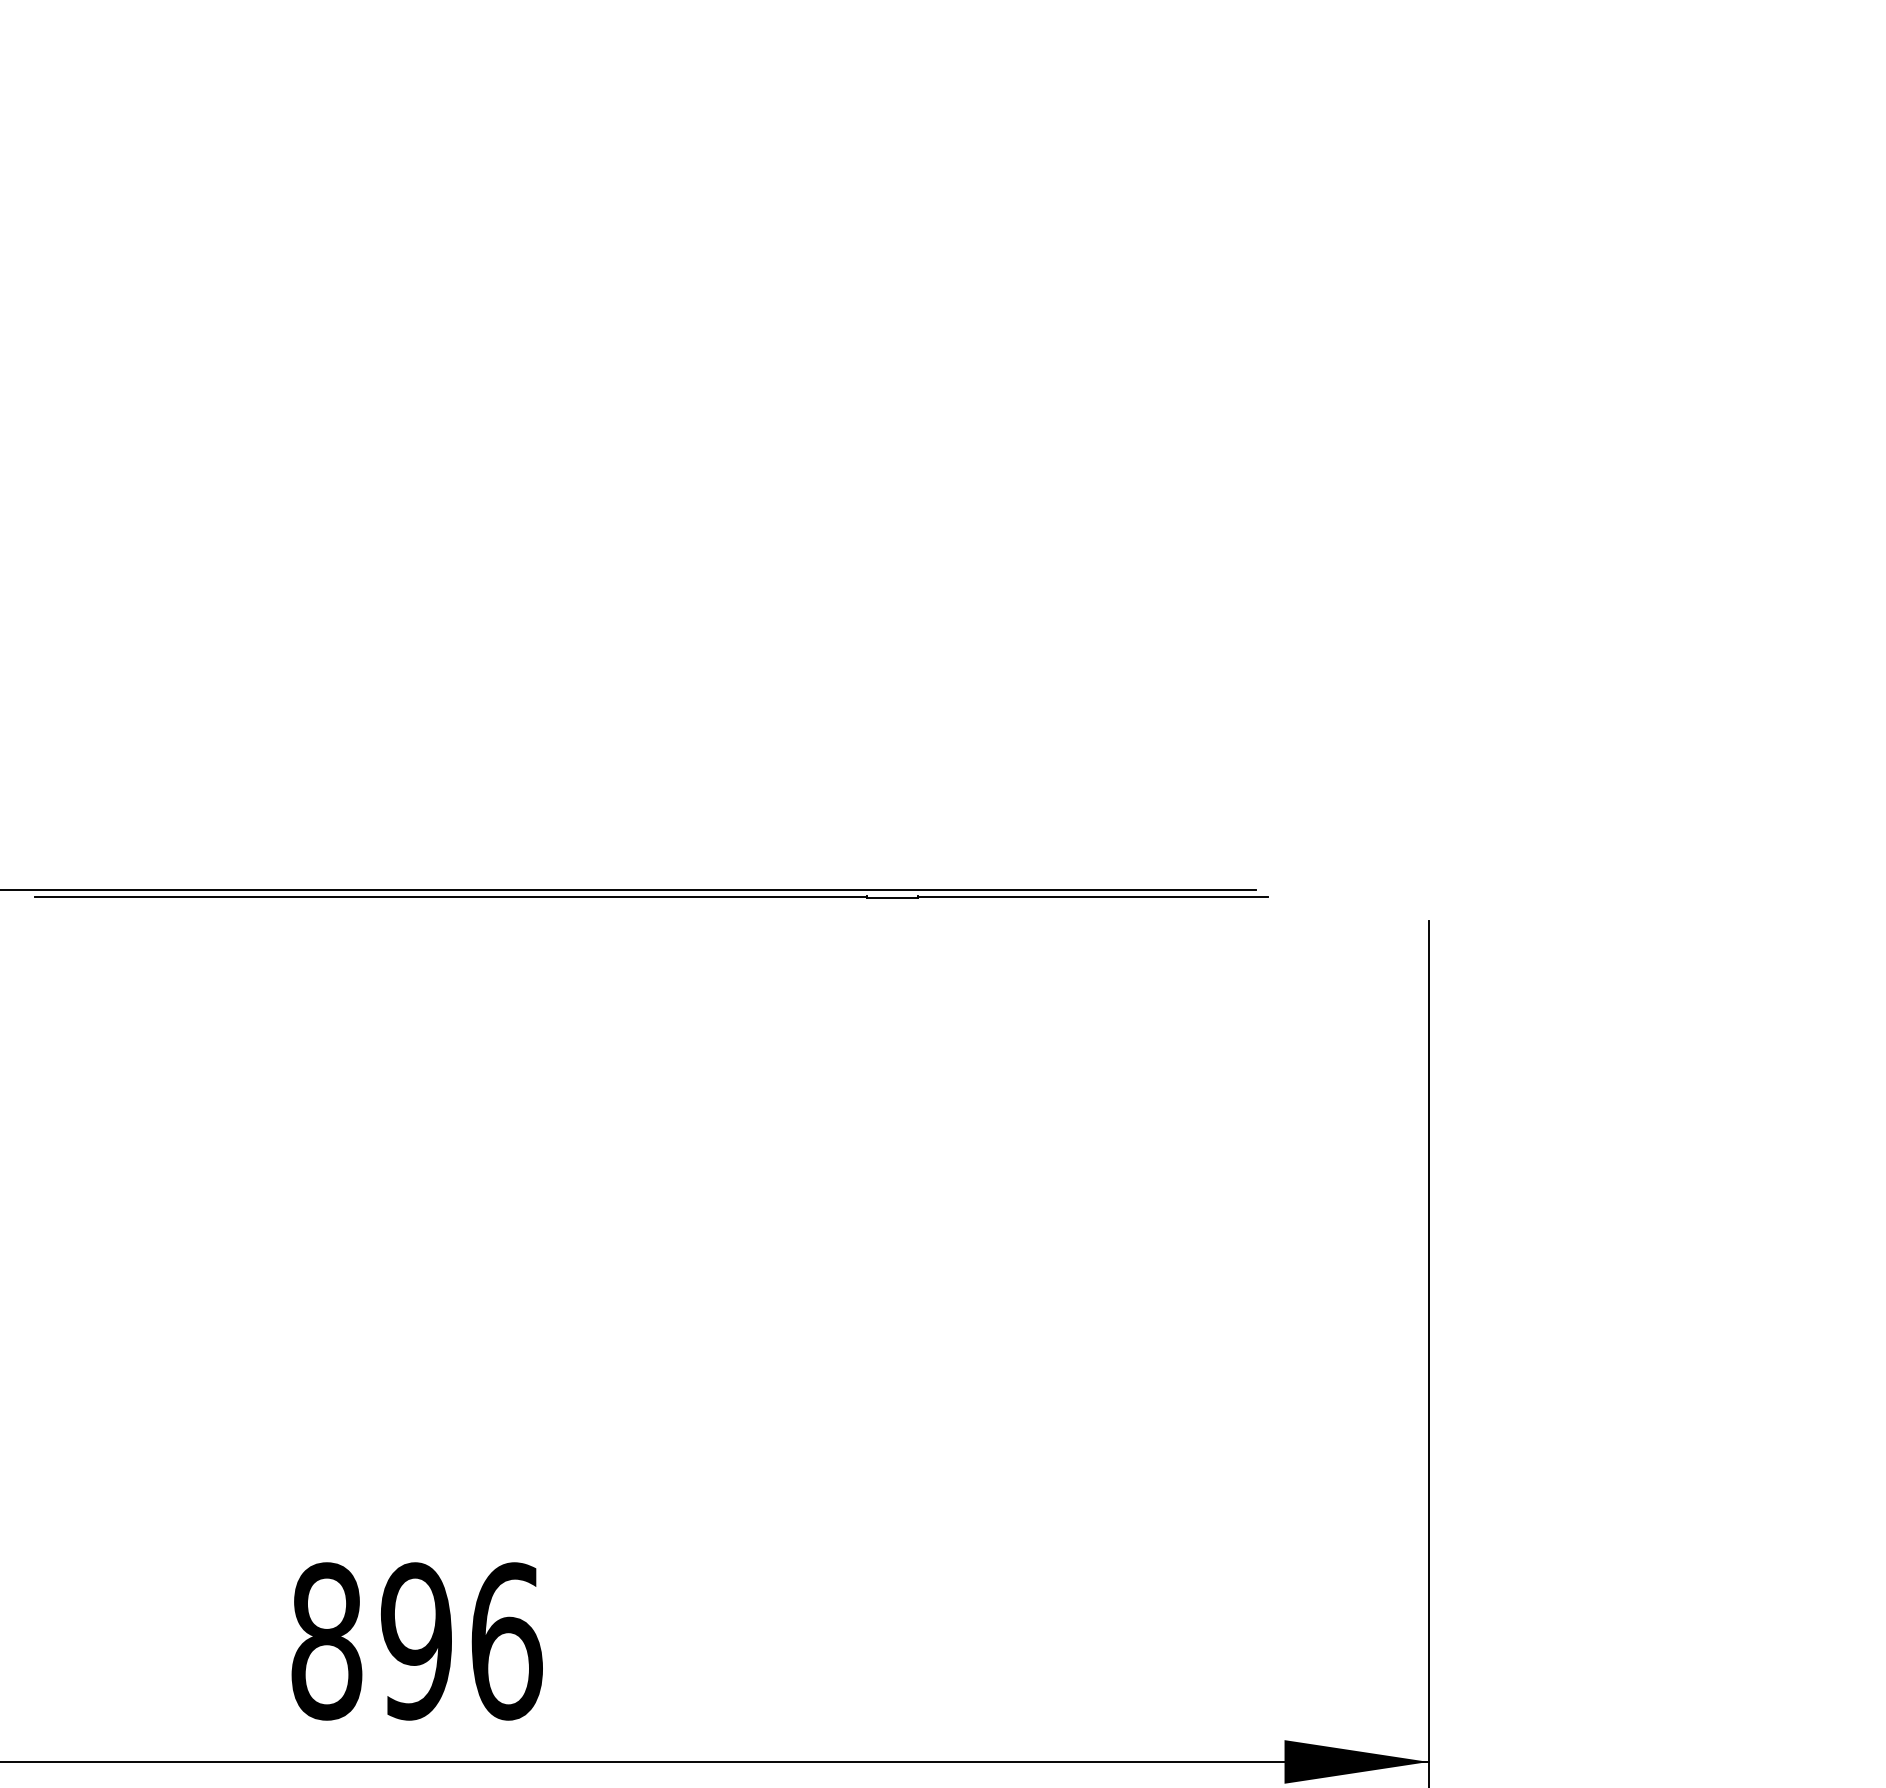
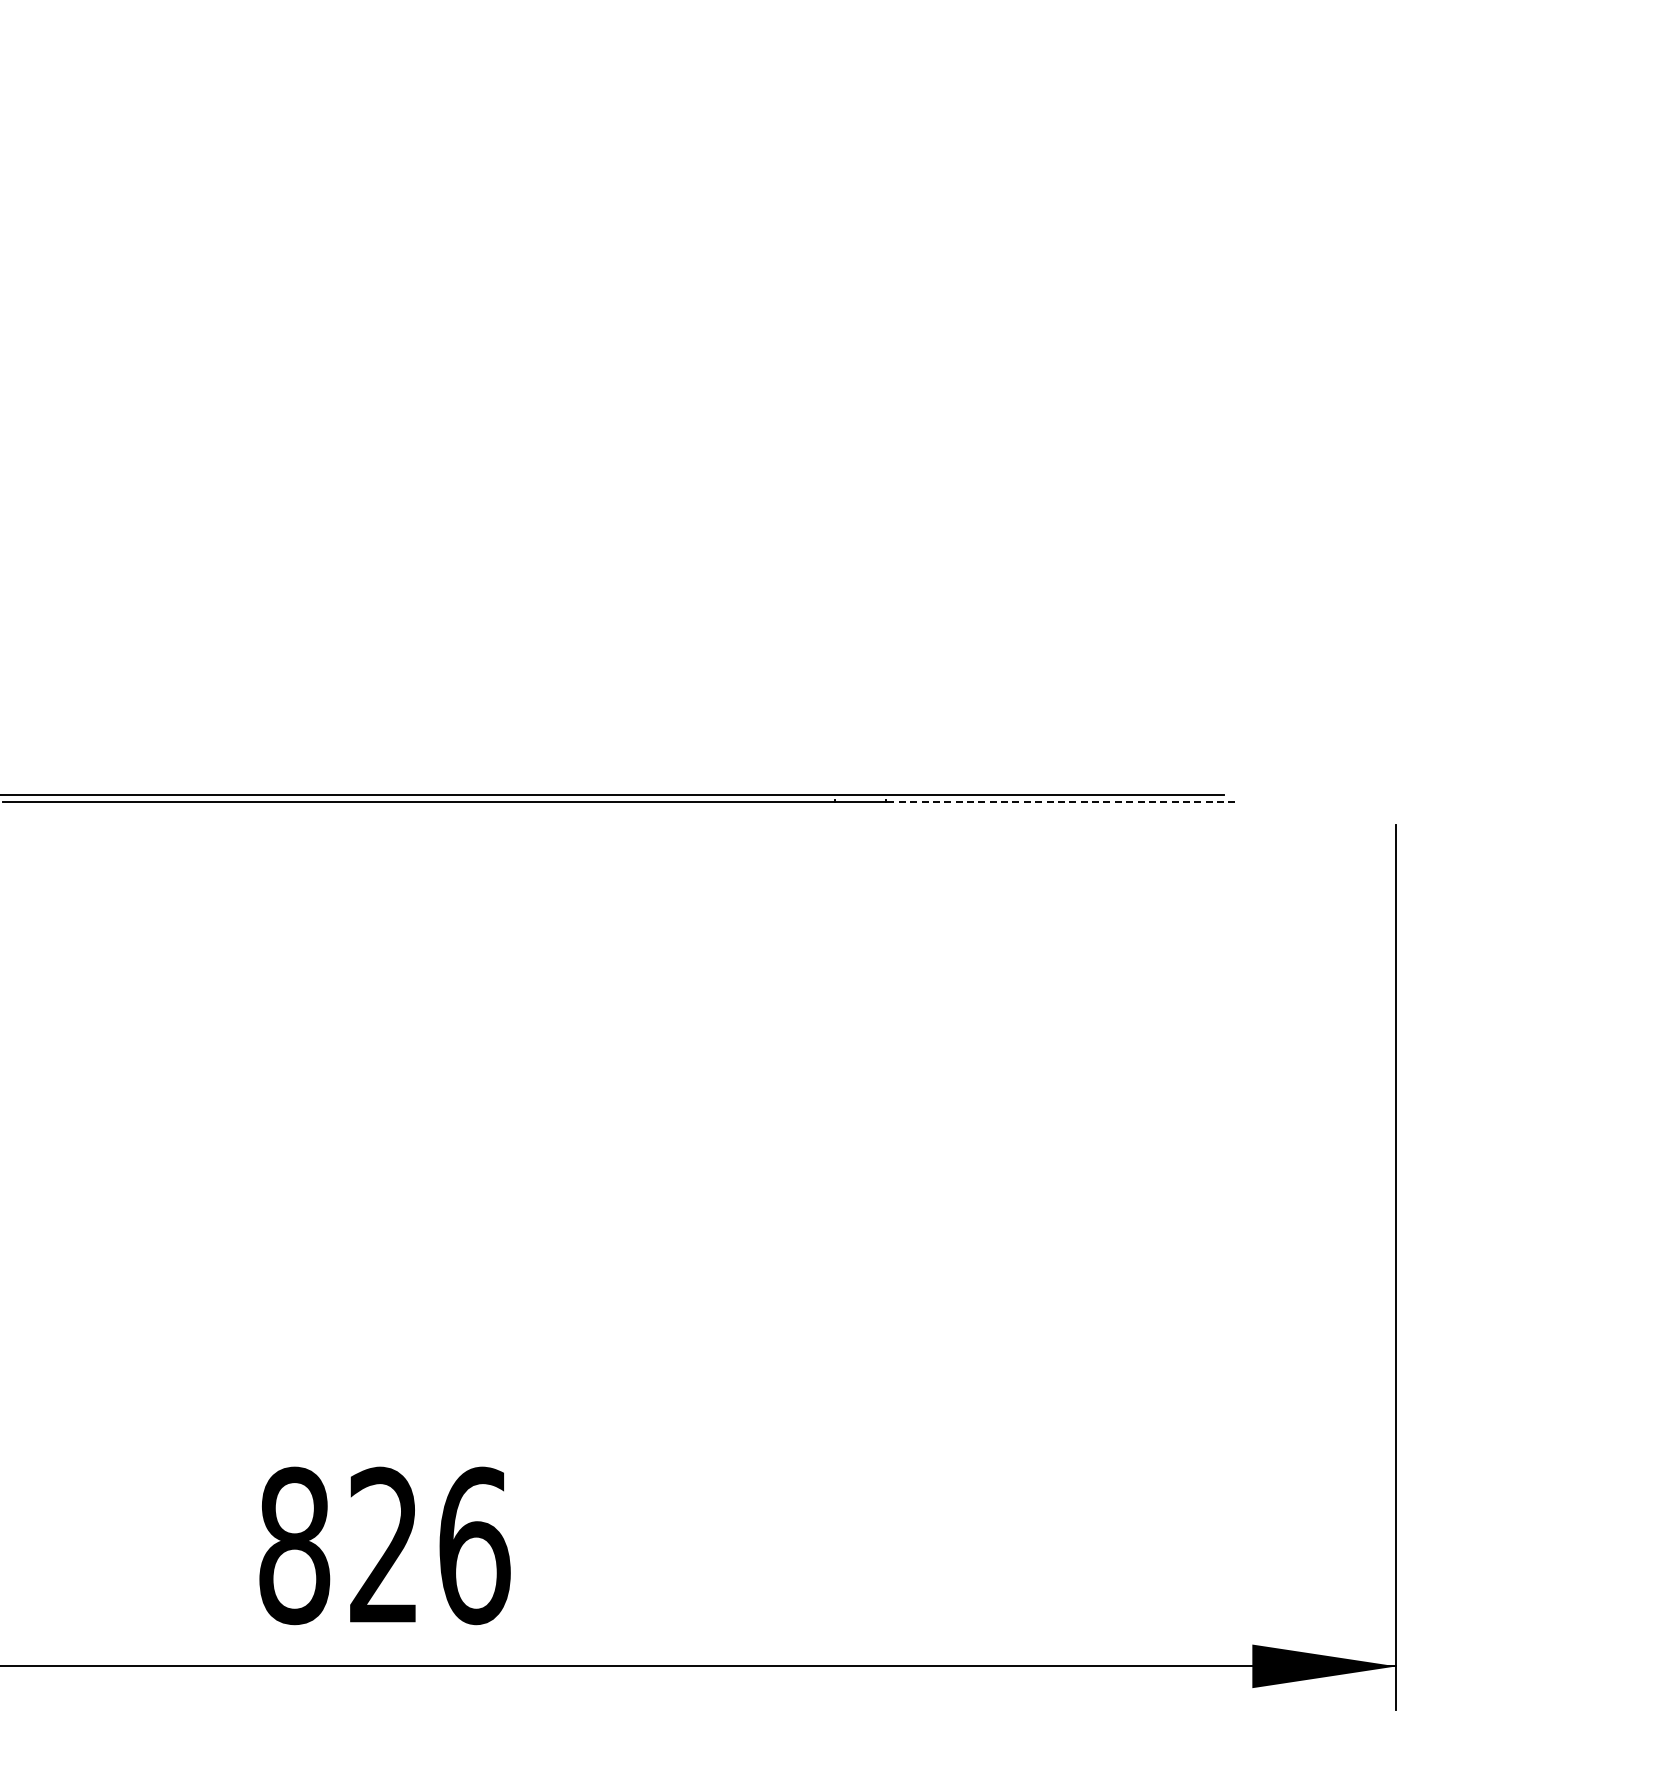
line: (1093, 897) -> (1061, 801), solid -> dashed
text: (415, 1641) -> (383, 1545), 896 -> 826

